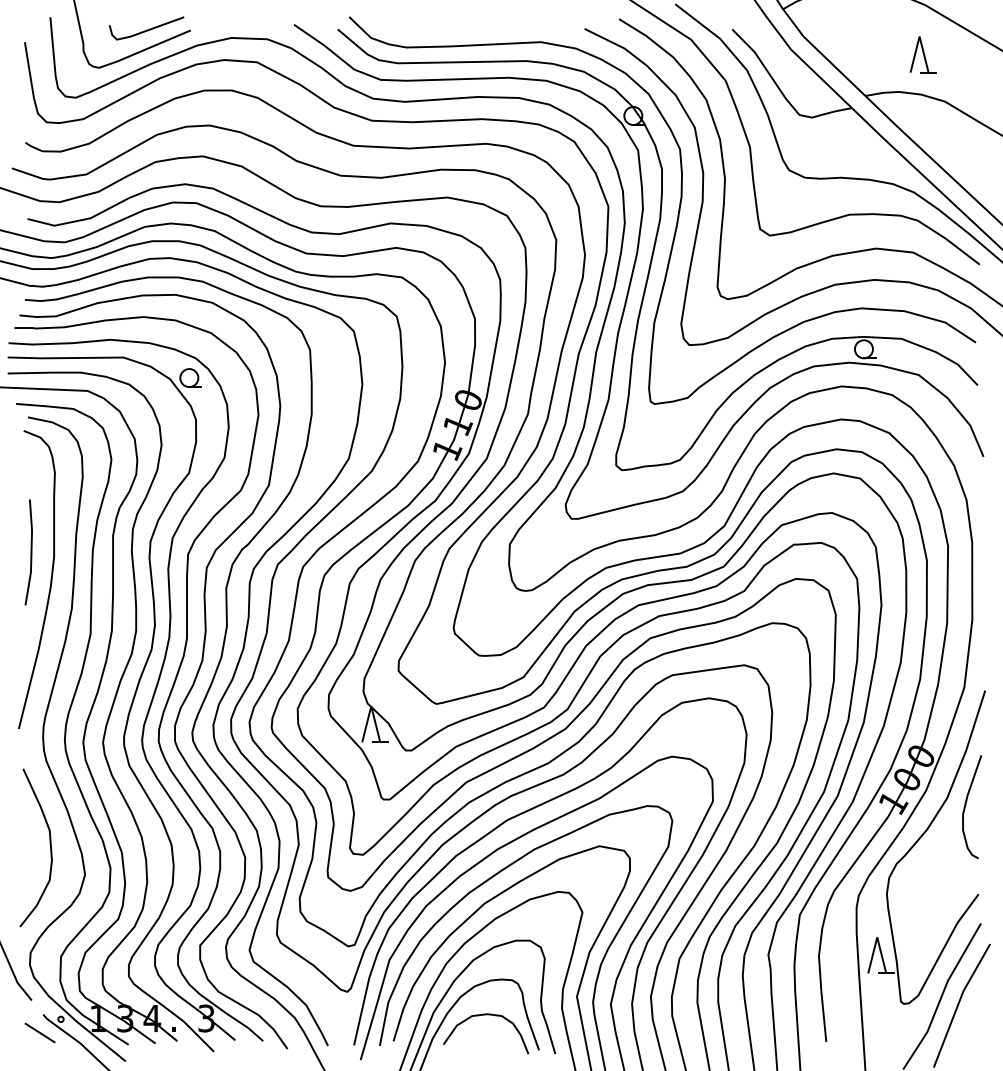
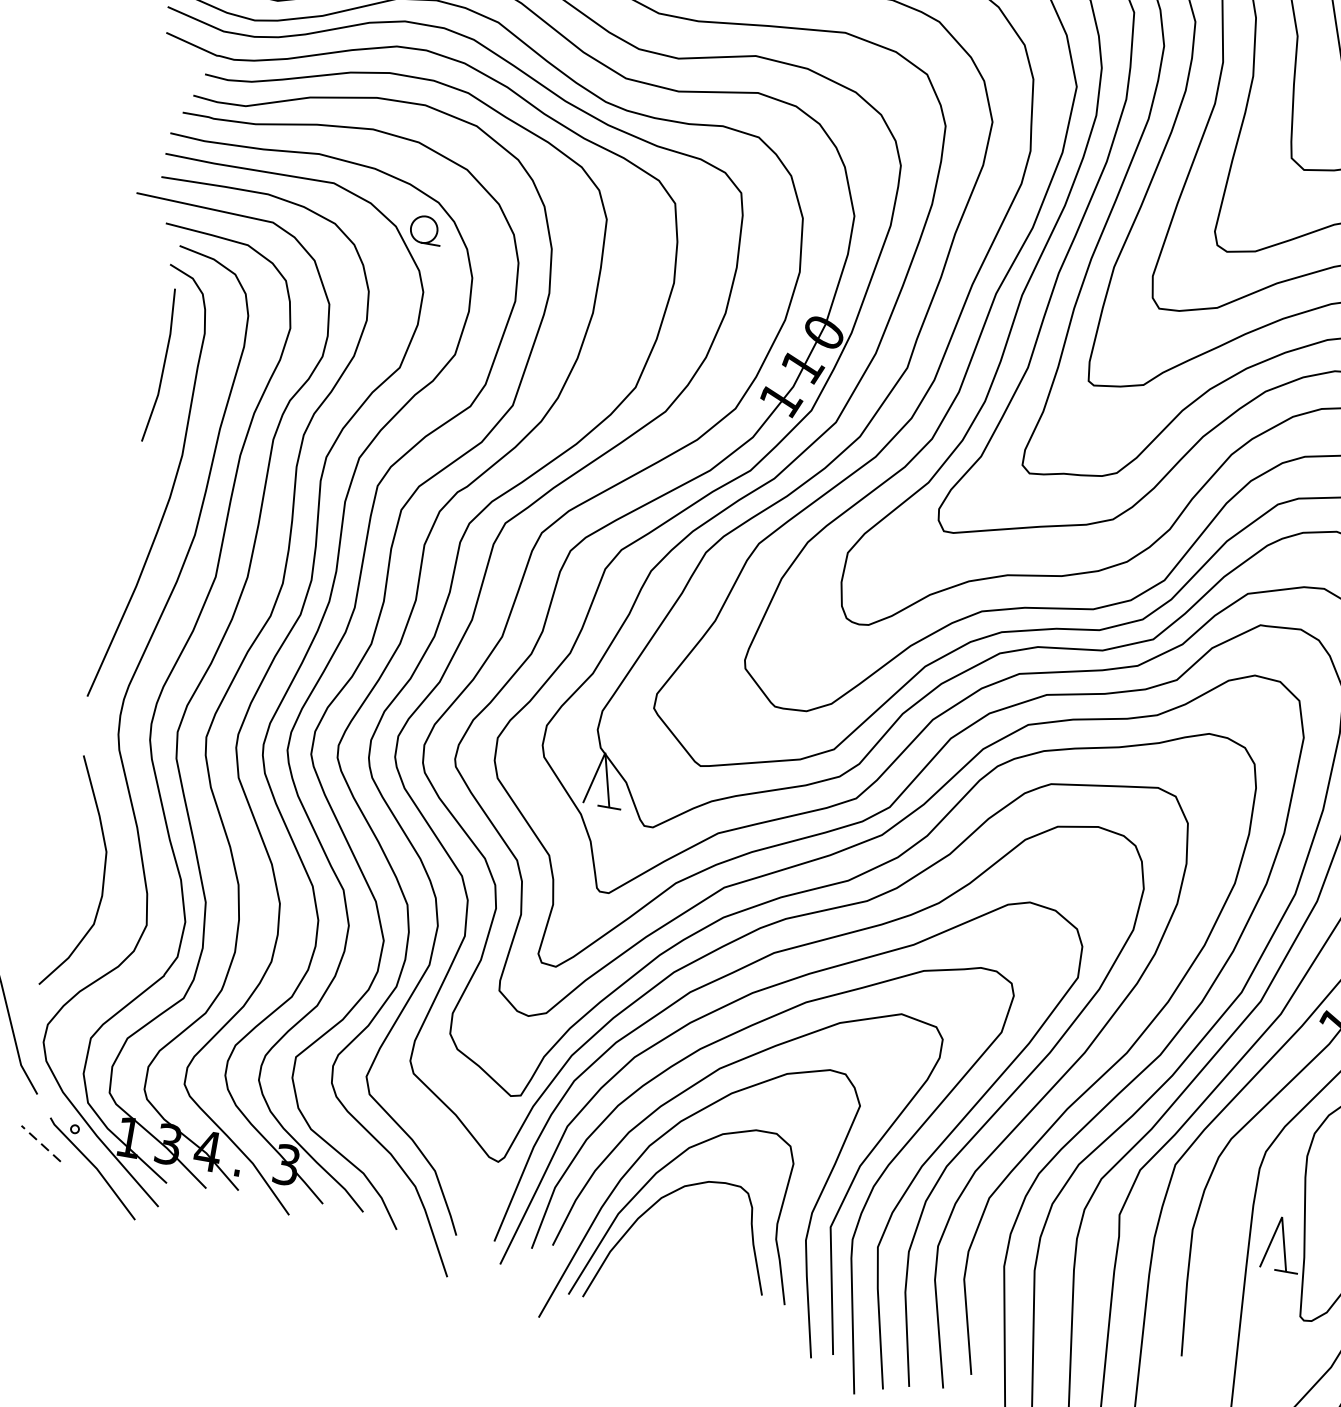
line: (30, 552) -> (162, 365), moved
curve: (486, 1015) -> (694, 1231), removed
line: (39, 1032) -> (40, 1142), solid -> dashed

